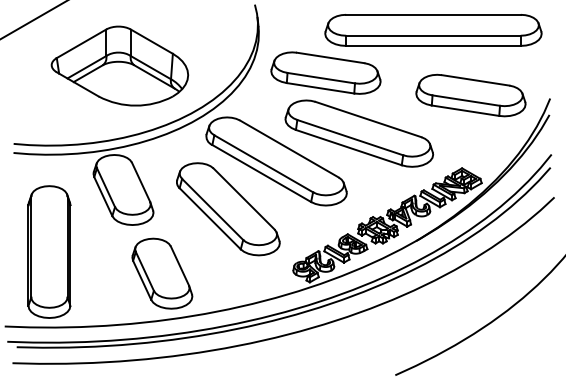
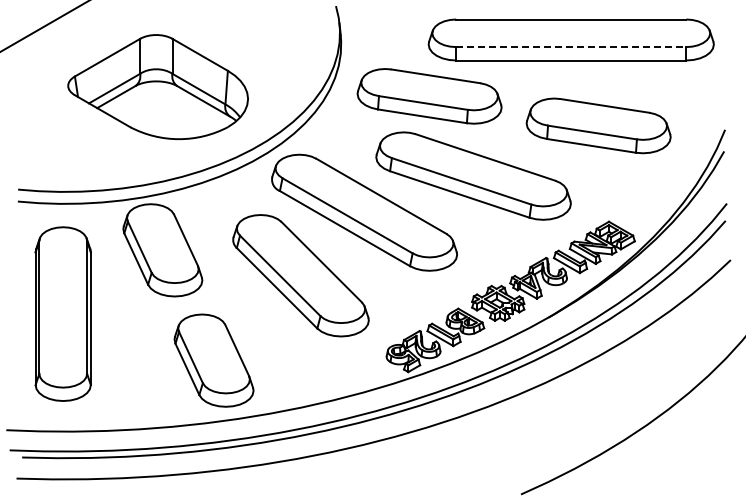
line: (433, 36) -> (571, 47), solid -> dashed
part: (470, 95) -> (598, 125), moved
part: (48, 251) -> (62, 313), moved

